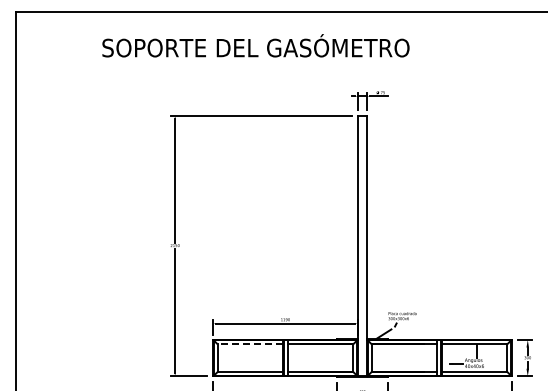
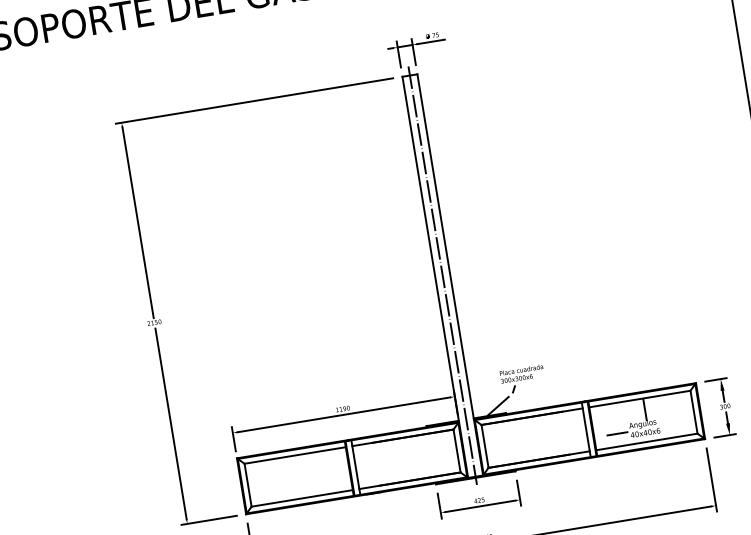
line: (362, 245) -> (442, 275), added
line: (250, 344) -> (295, 455), dashed -> solid

